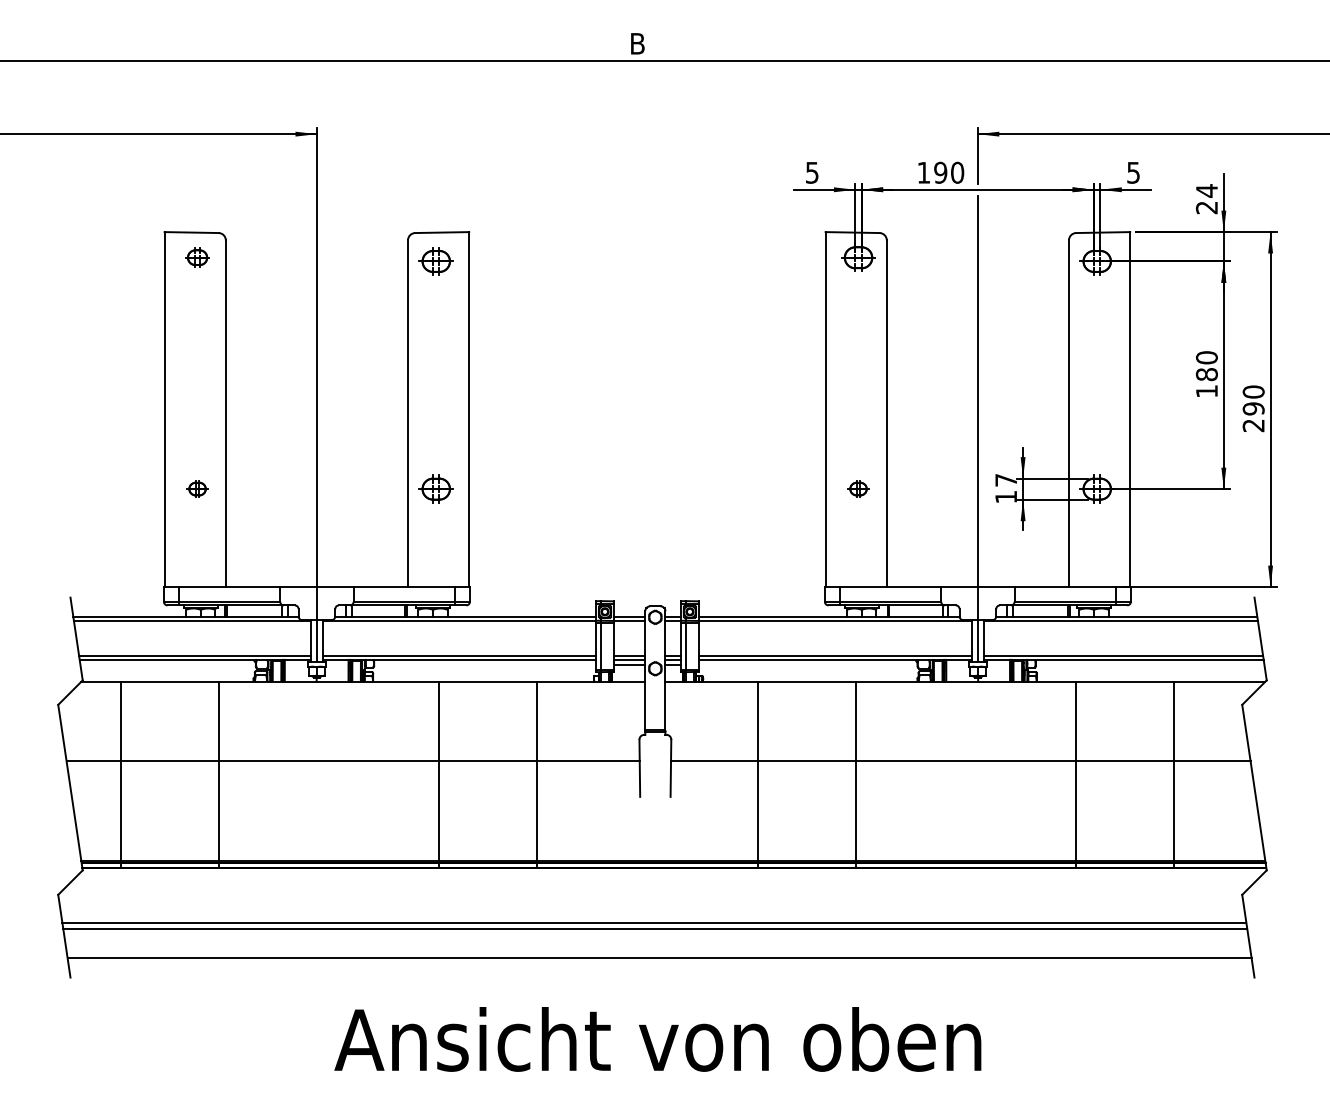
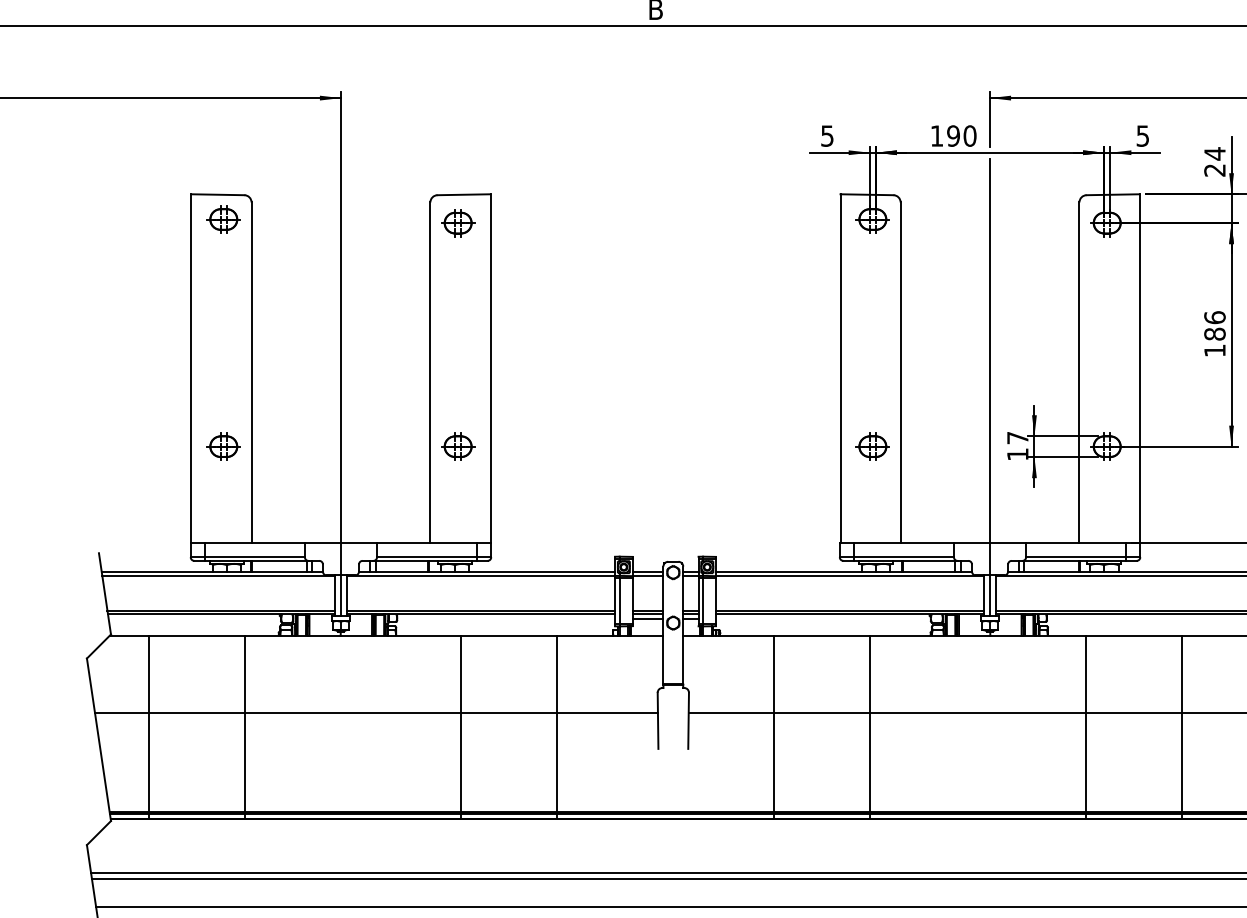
part: (197, 257) -> (223, 219), size x1.43
text: (1206, 357) -> (1214, 317), 180 -> 186
part: (197, 488) -> (223, 446), size x1.67
part: (858, 488) -> (872, 446), size x1.67

